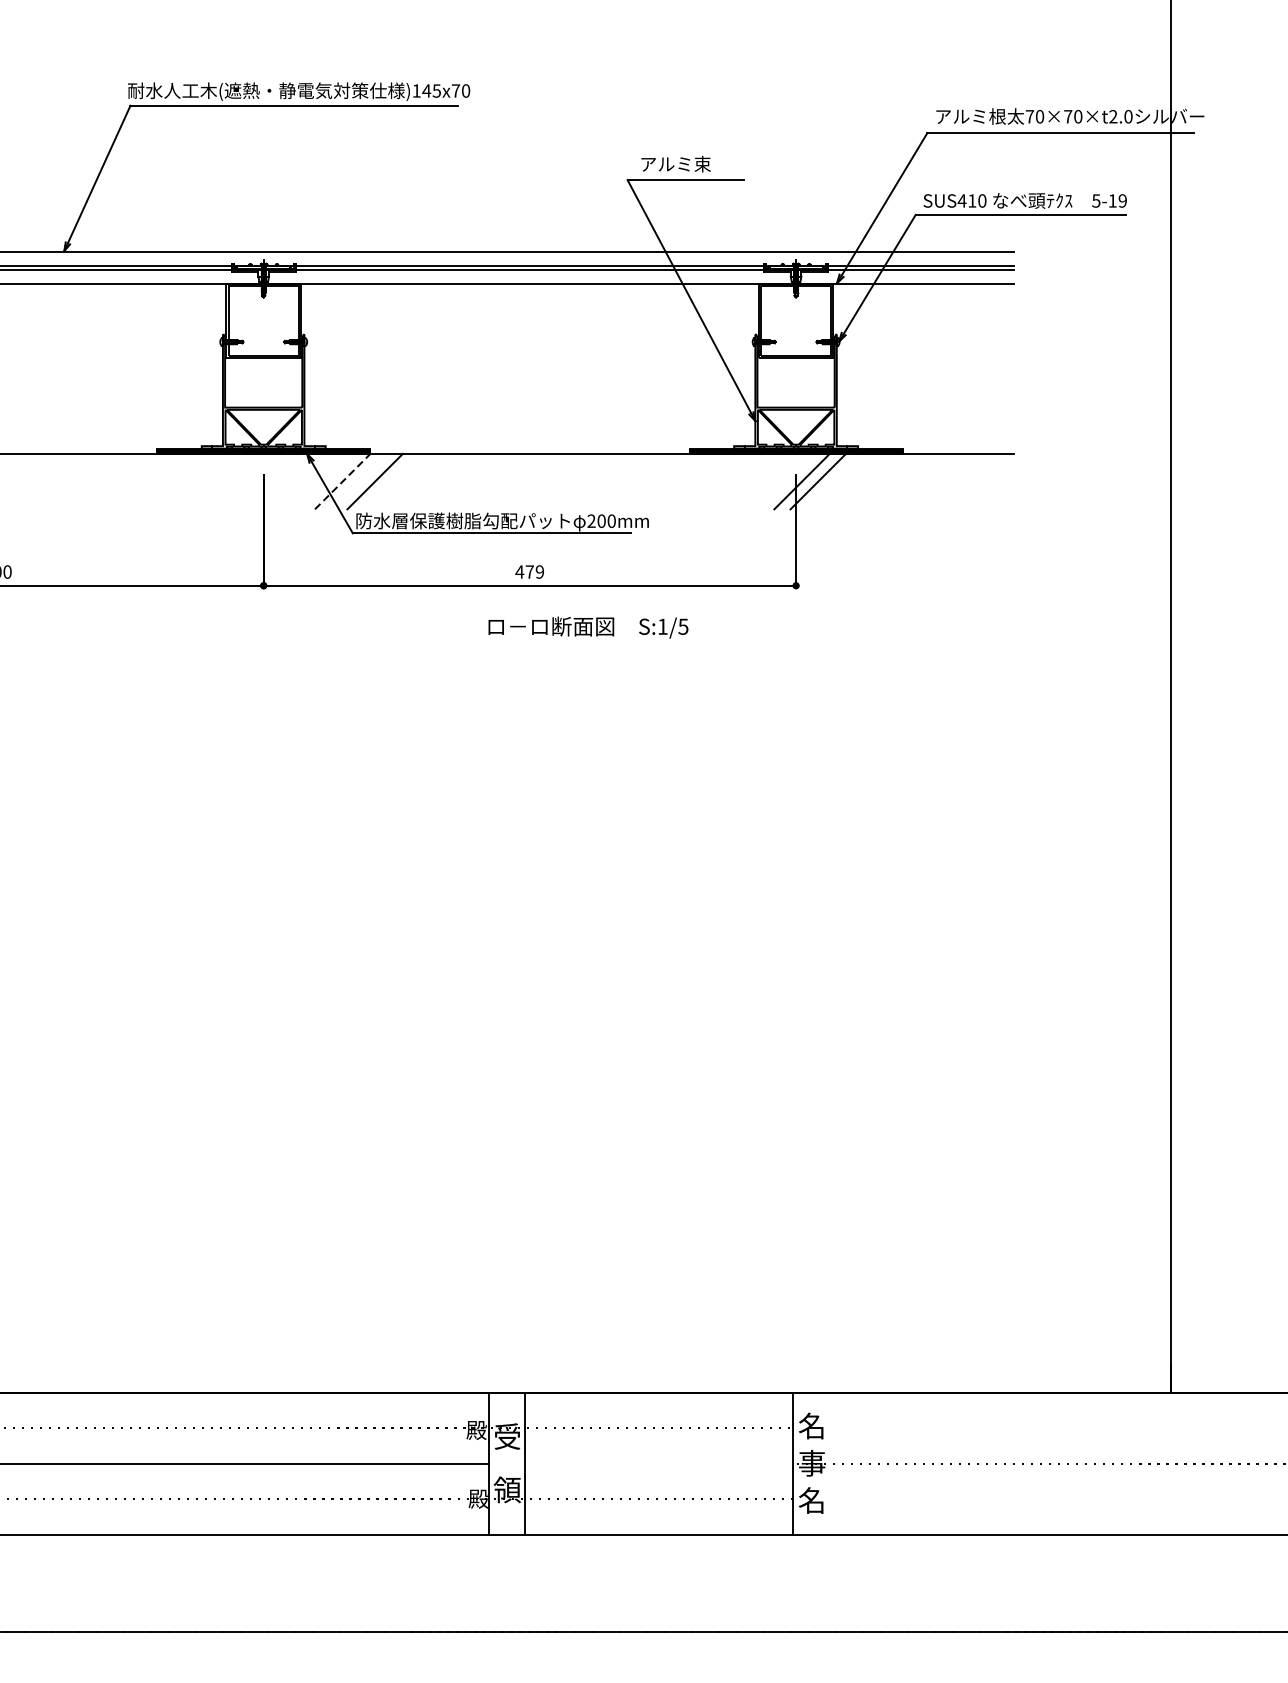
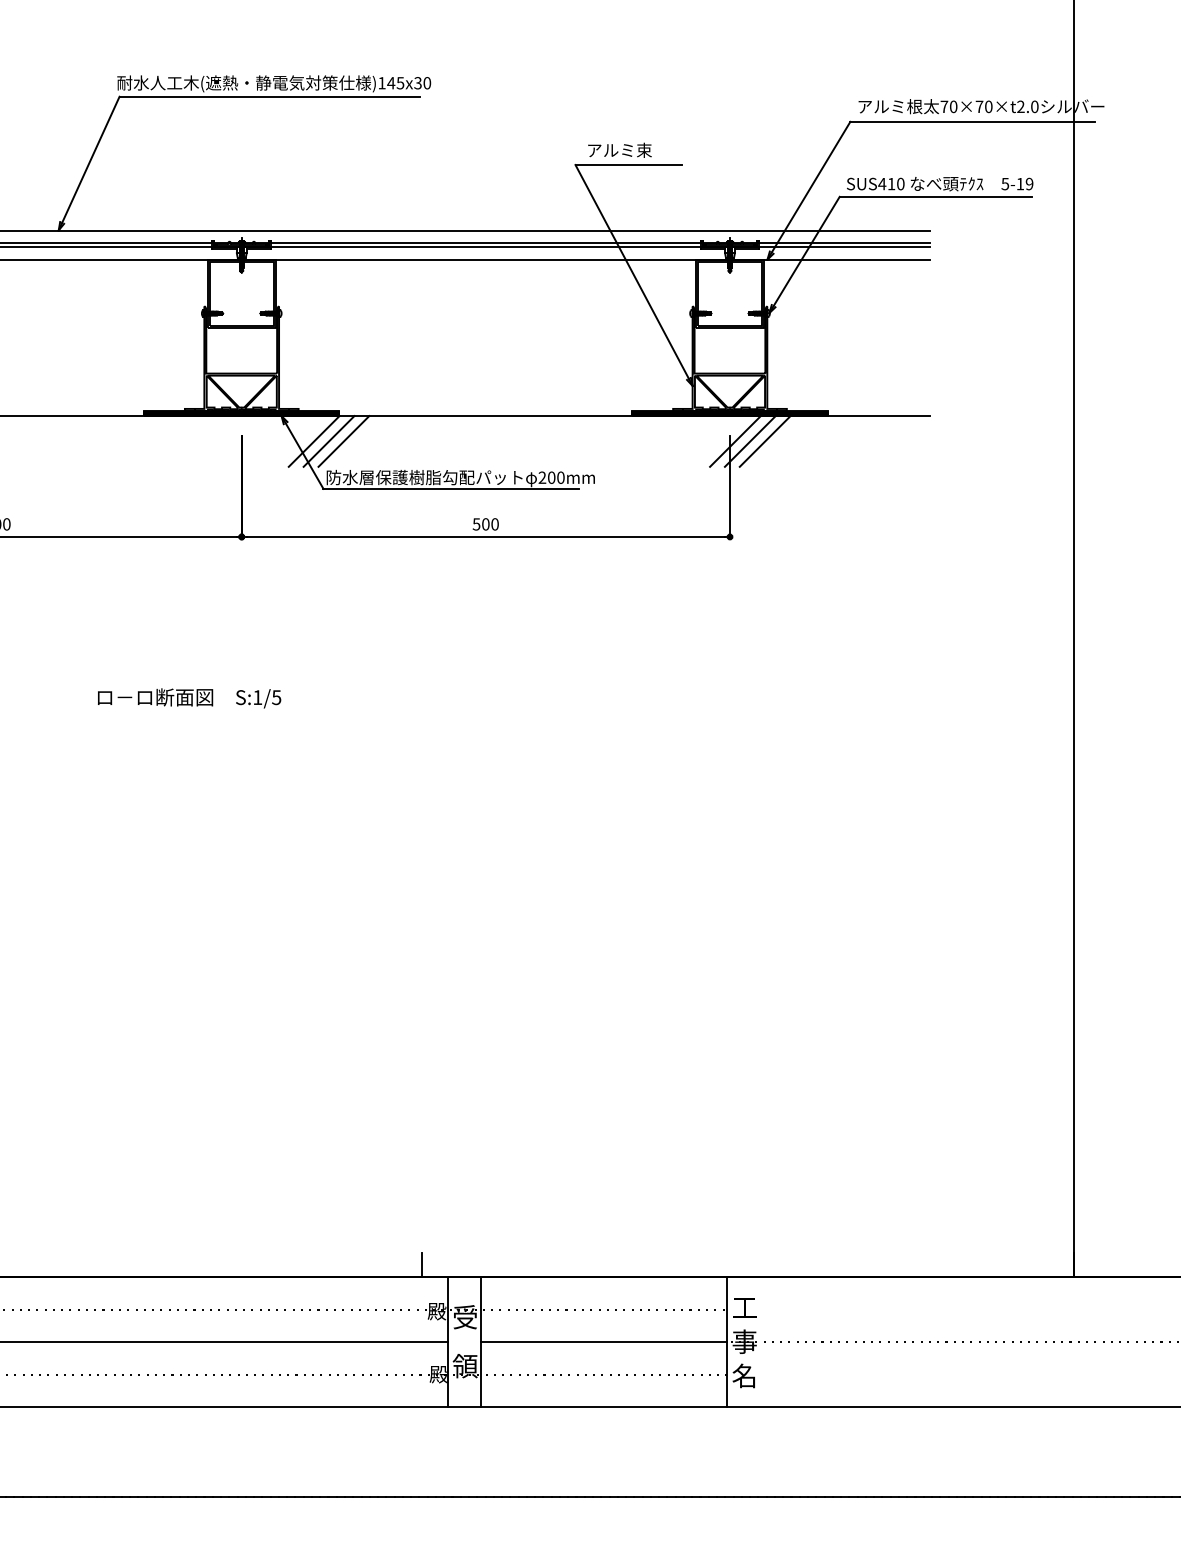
text: (455, 91) -> (417, 83), )145x70 -> )145x30
line: (343, 481) -> (314, 441), dashed -> solid
line: (358, 481) -> (328, 441), added
line: (833, 481) -> (764, 441), added
text: (529, 572) -> (485, 524), 479 -> 500
text: (588, 627) -> (189, 698), moved
line: (460, 1379) -> (422, 1264), added
text: (811, 1425) -> (744, 1307), 名 -> 工
line: (658, 1464) -> (603, 1342), added

